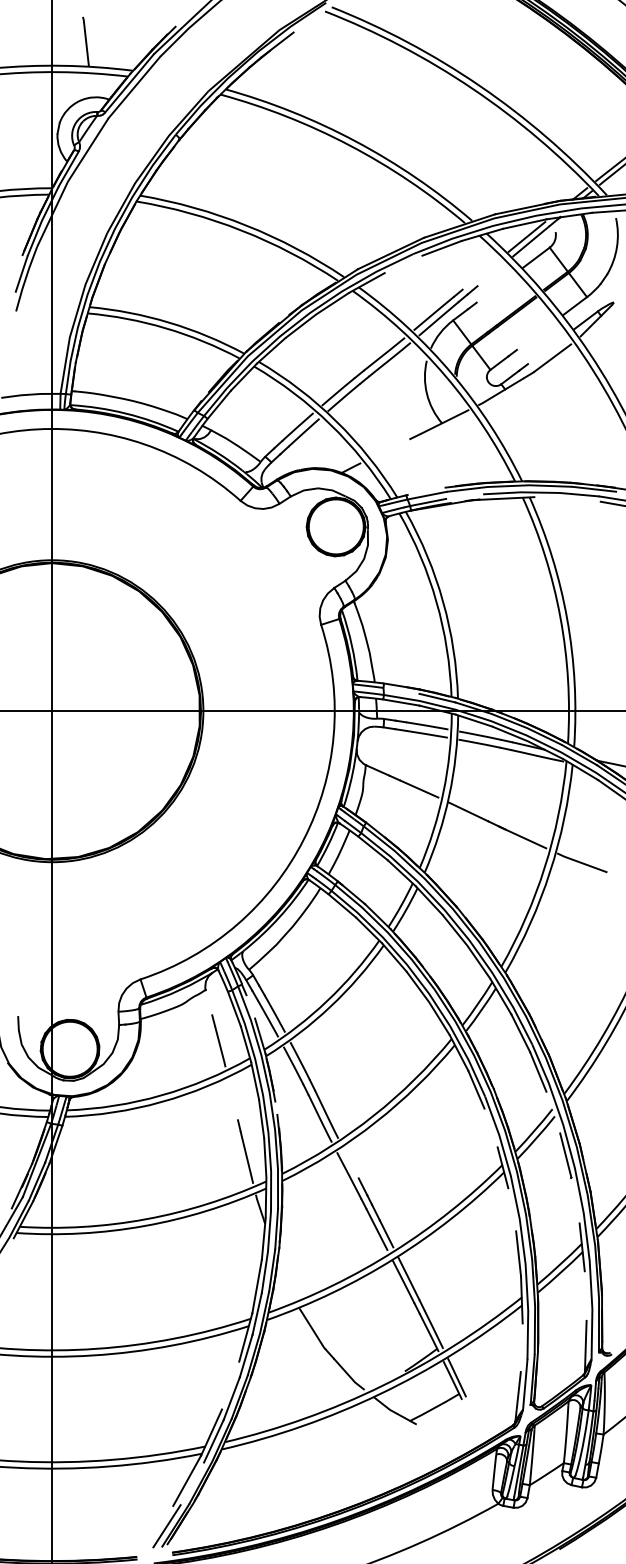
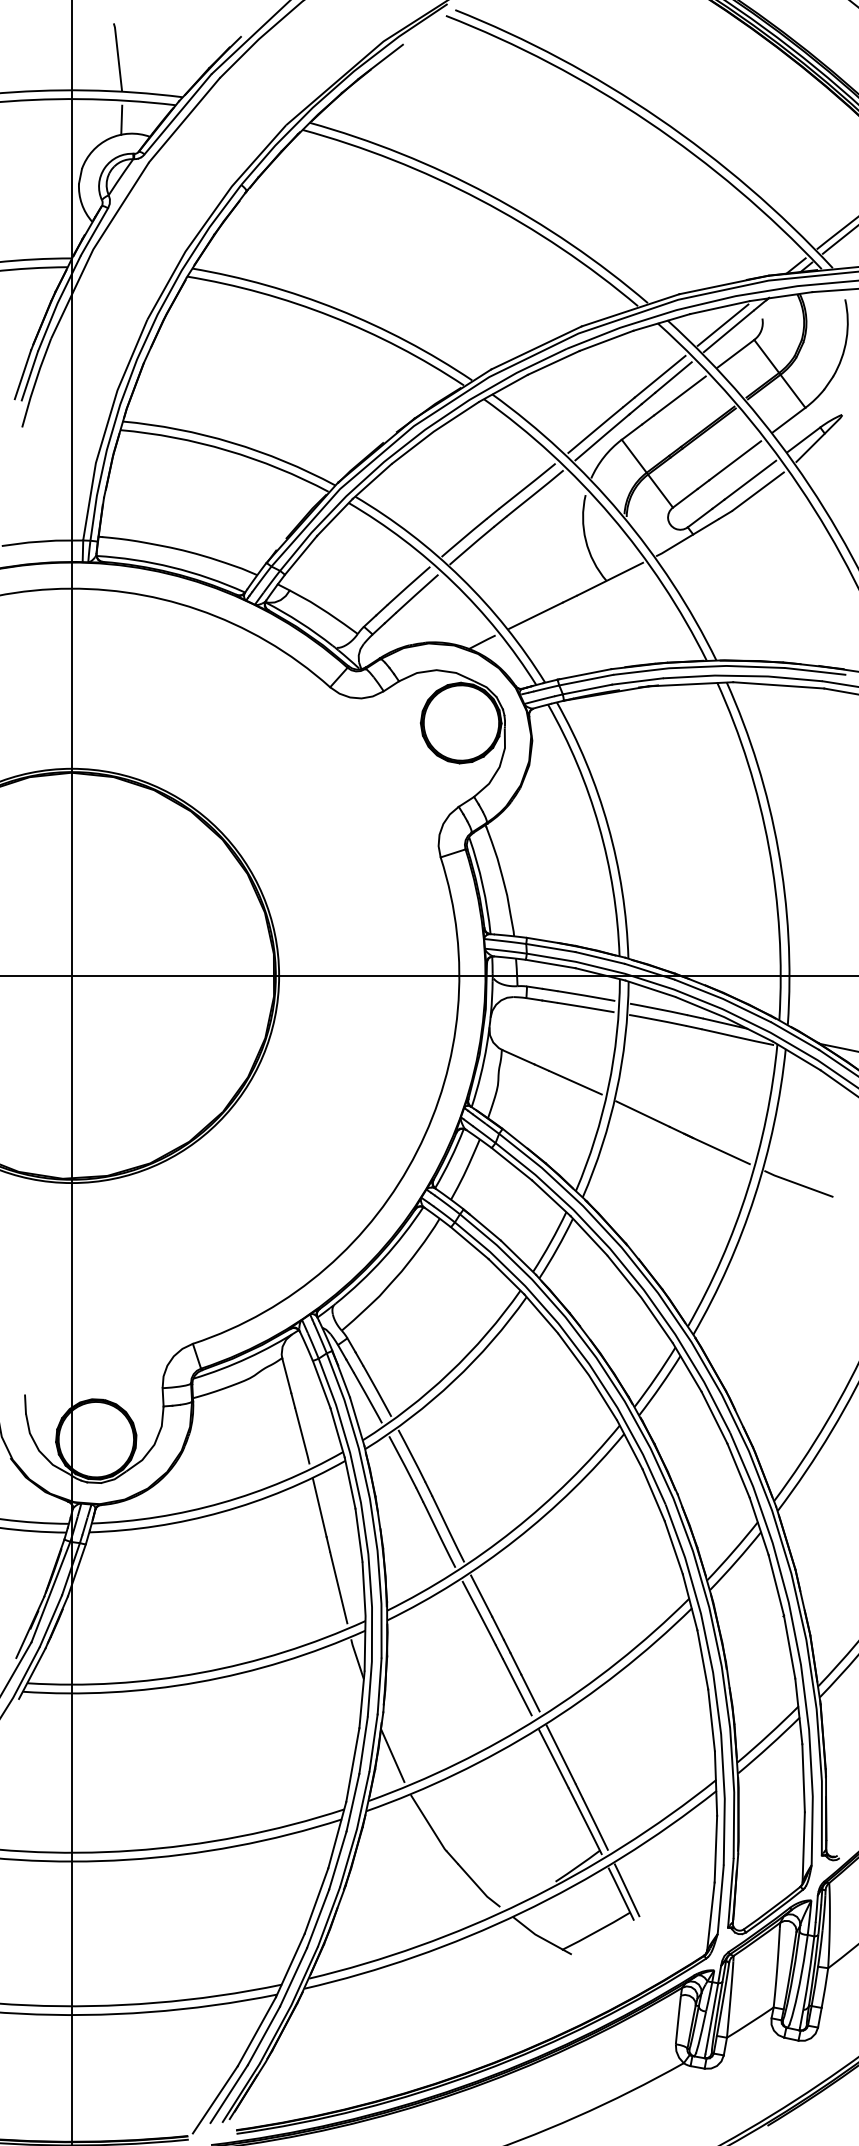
line: (88, 86) -> (121, 119), added
line: (403, 264) -> (553, 362), added
line: (16, 272) -> (22, 374), added
line: (480, 274) -> (659, 376), added
line: (490, 275) -> (673, 377), added
line: (495, 288) -> (679, 395), added
line: (536, 335) -> (735, 460), added
line: (546, 349) -> (750, 479), added
line: (390, 448) -> (535, 615), added
line: (425, 491) -> (584, 674), added
line: (464, 496) -> (637, 681), added
line: (567, 499) -> (778, 685), added
line: (401, 690) -> (550, 947), added
line: (248, 1001) -> (341, 1373), added
line: (208, 1002) -> (286, 1375), added
line: (232, 1099) -> (319, 1508), added
line: (276, 1109) -> (379, 1522), added
line: (552, 1112) -> (758, 1526), added
line: (490, 1127) -> (673, 1547), added
line: (350, 1162) -> (481, 1595), added
line: (575, 1200) -> (789, 1646), added
line: (511, 1209) -> (702, 1659), added
line: (286, 1279) -> (392, 1755), added
line: (585, 1296) -> (803, 1778), added
line: (521, 1347) -> (715, 1848), added
line: (230, 1385) -> (316, 1900), added
line: (192, 1483) -> (263, 2035), added
line: (156, 1530) -> (214, 2099), added

